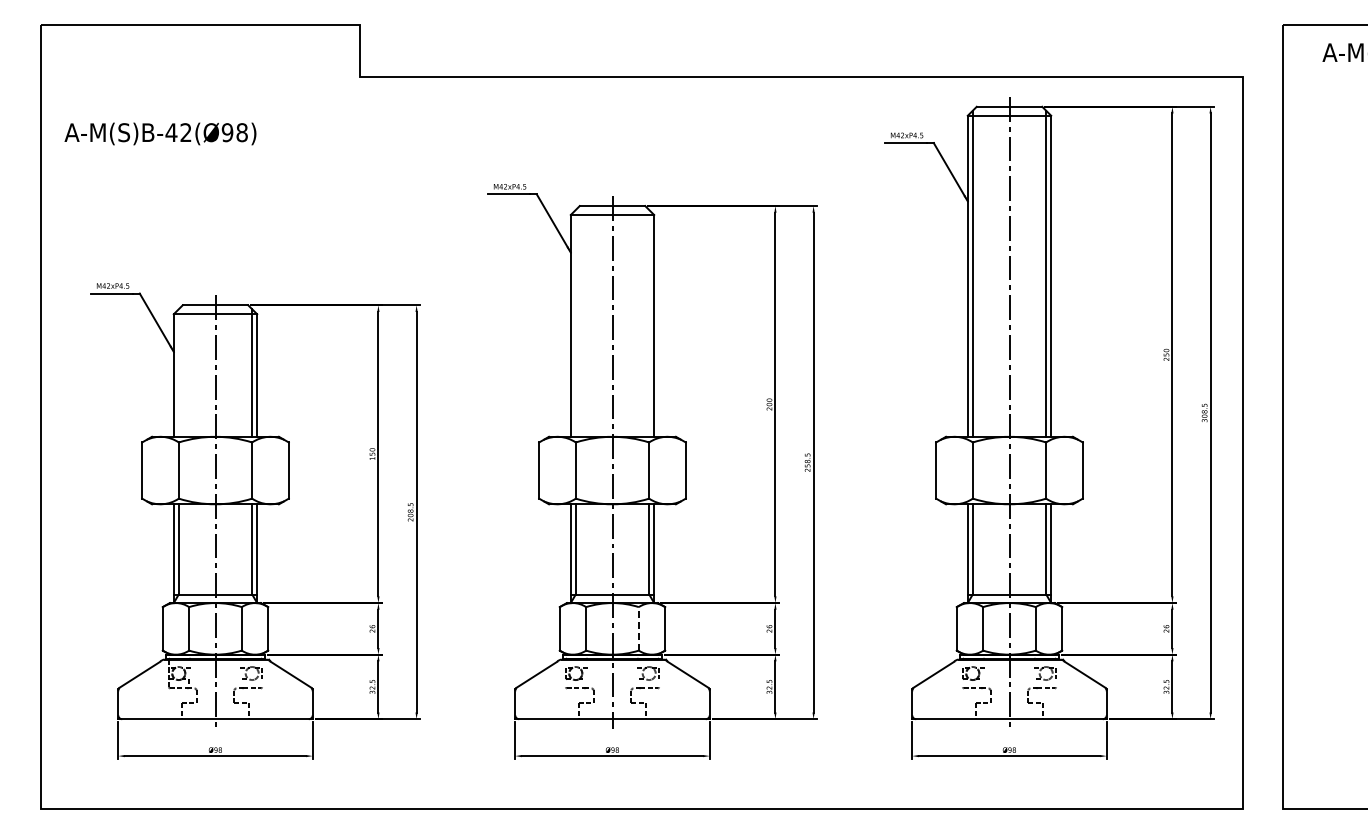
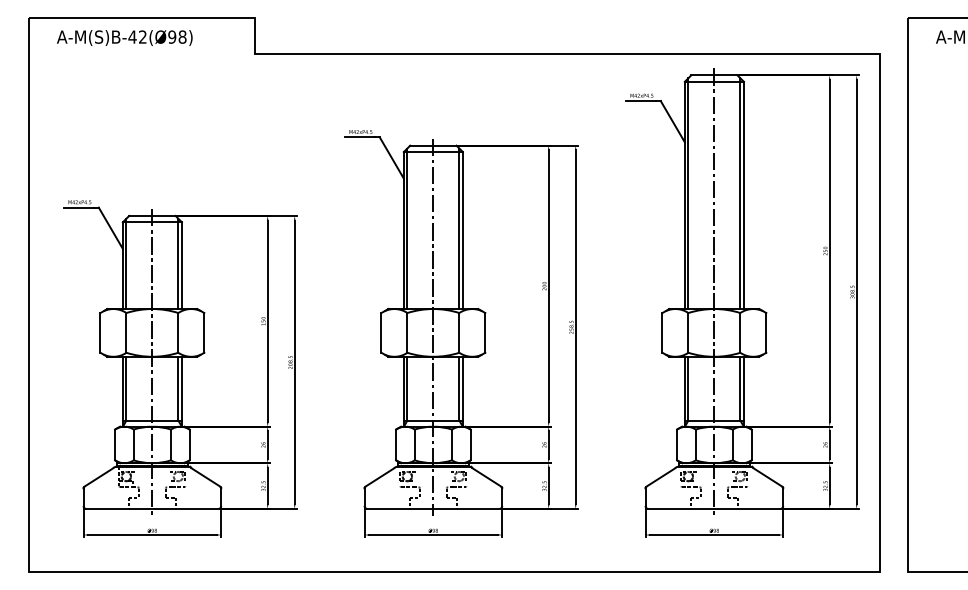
text: (160, 133) -> (124, 37), moved
line: (575, 323) -> (407, 228), added
line: (649, 323) -> (459, 228), added
line: (178, 372) -> (126, 263), added
line: (638, 628) -> (451, 444), dashed -> solid

